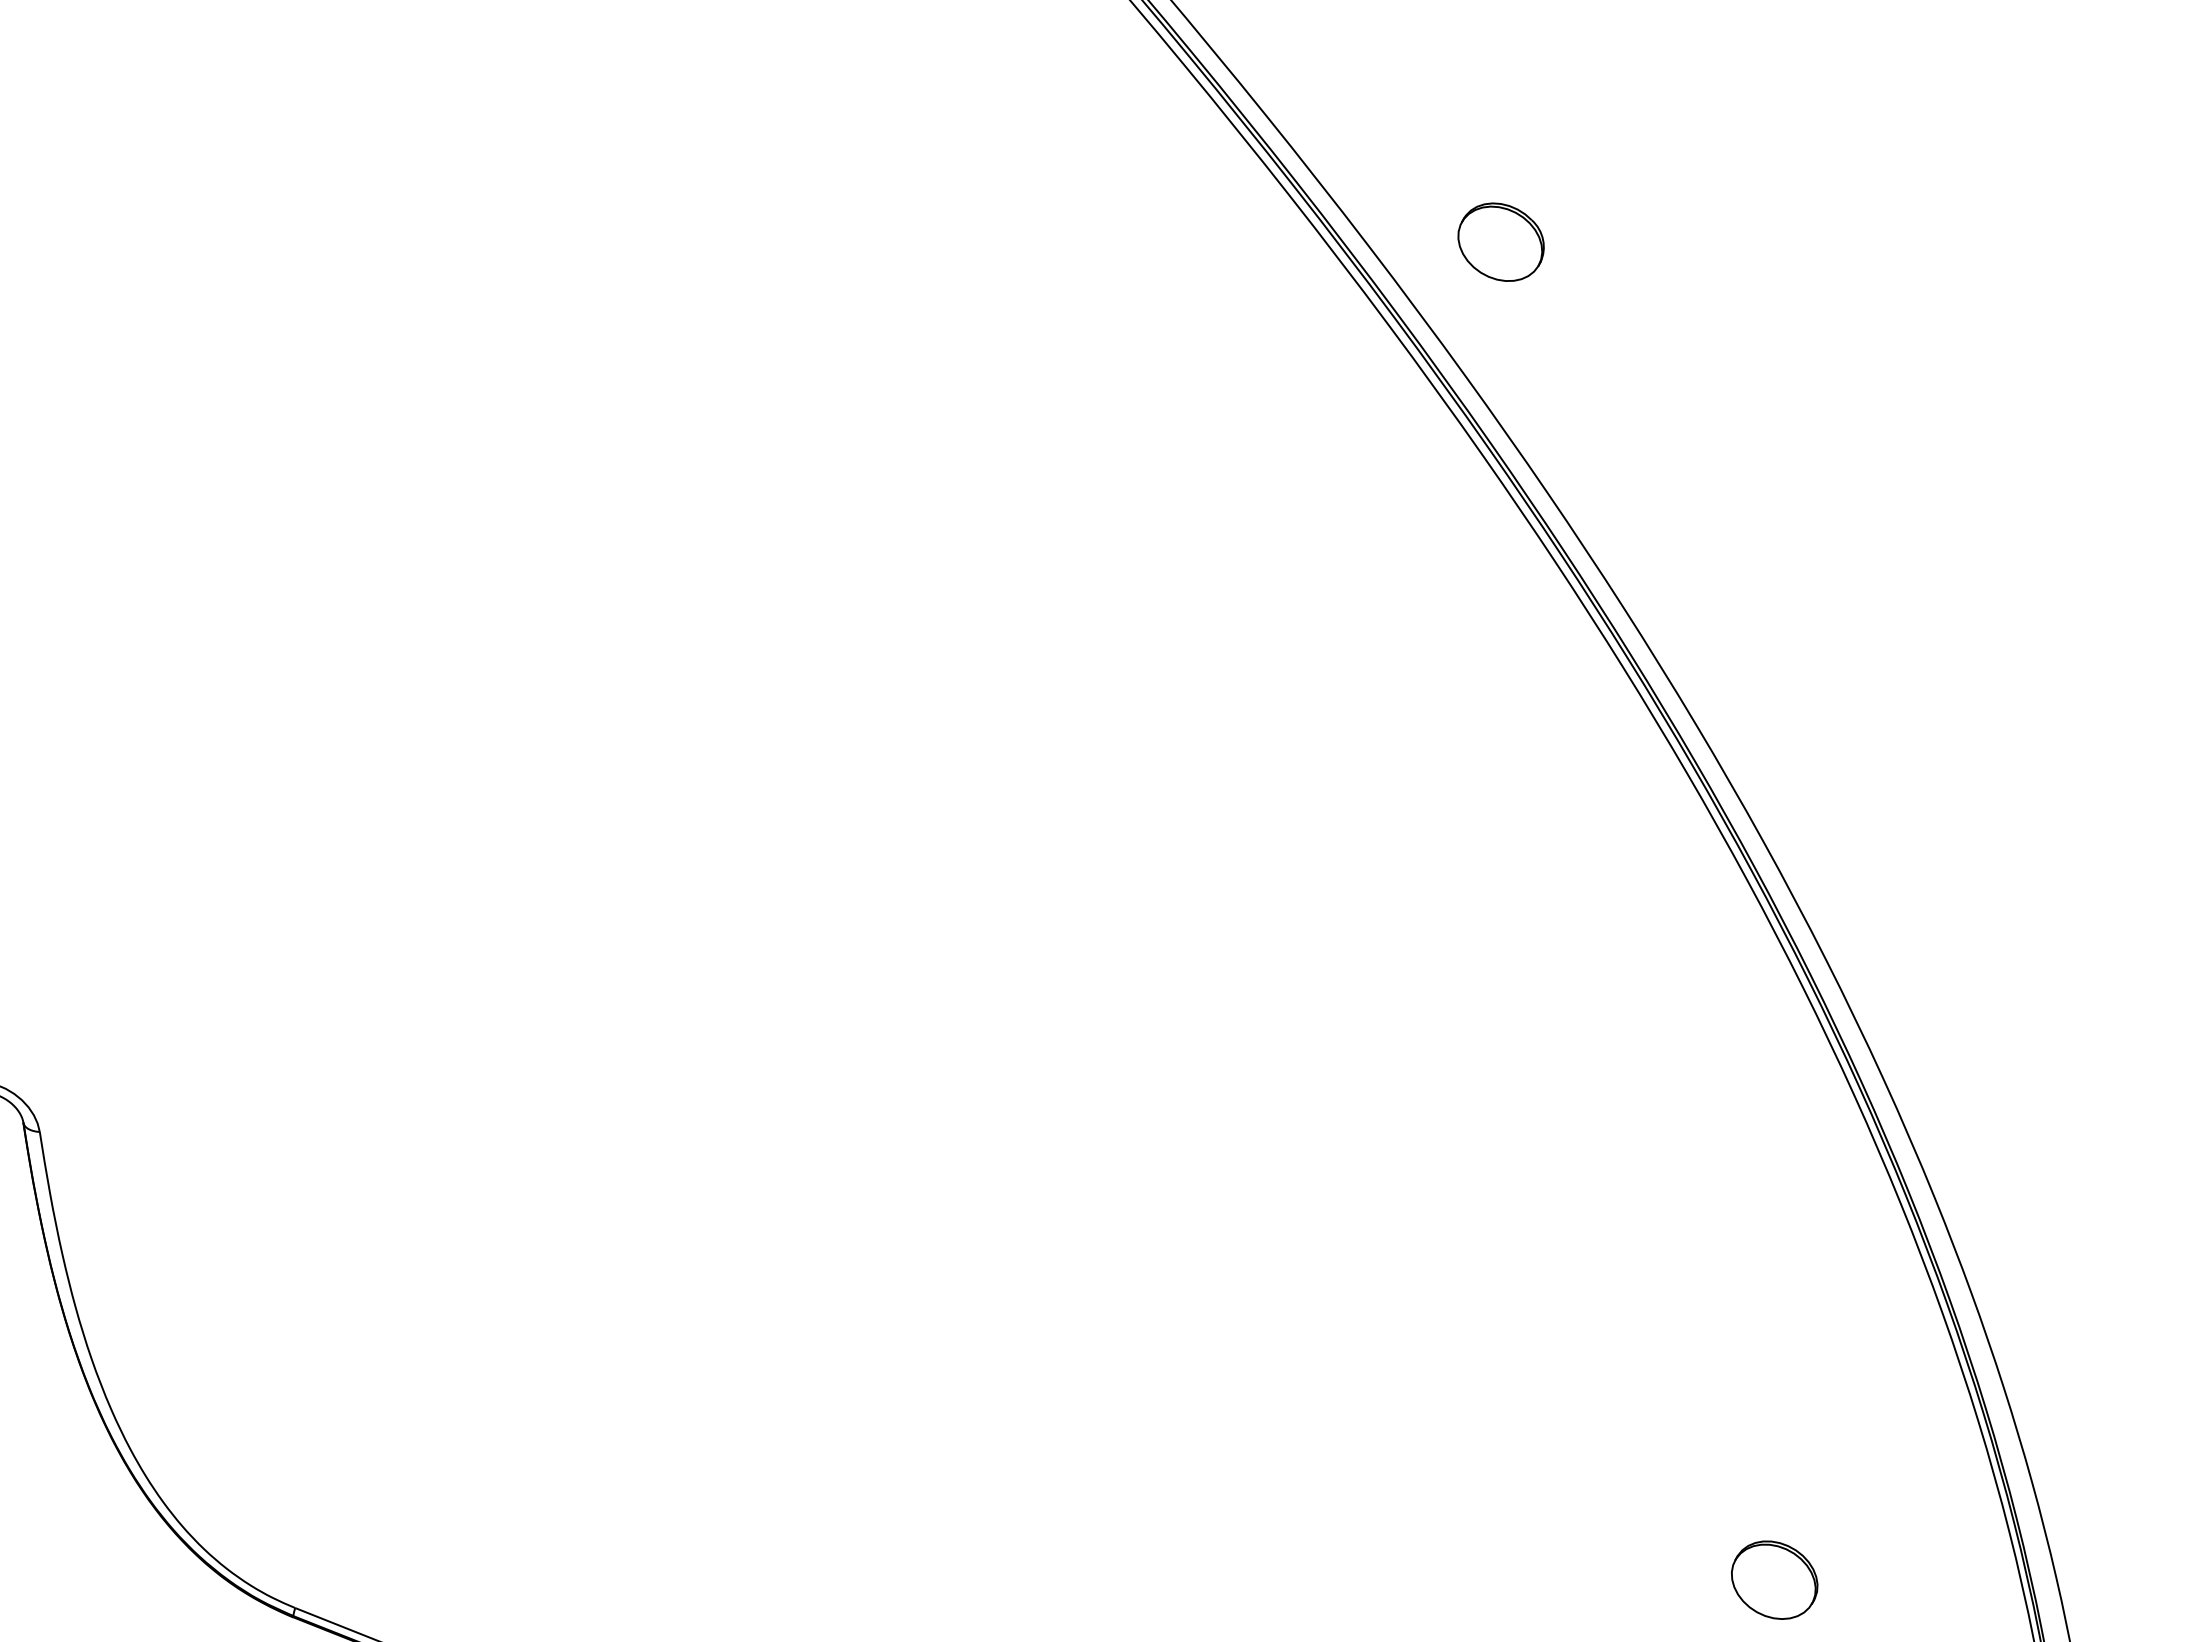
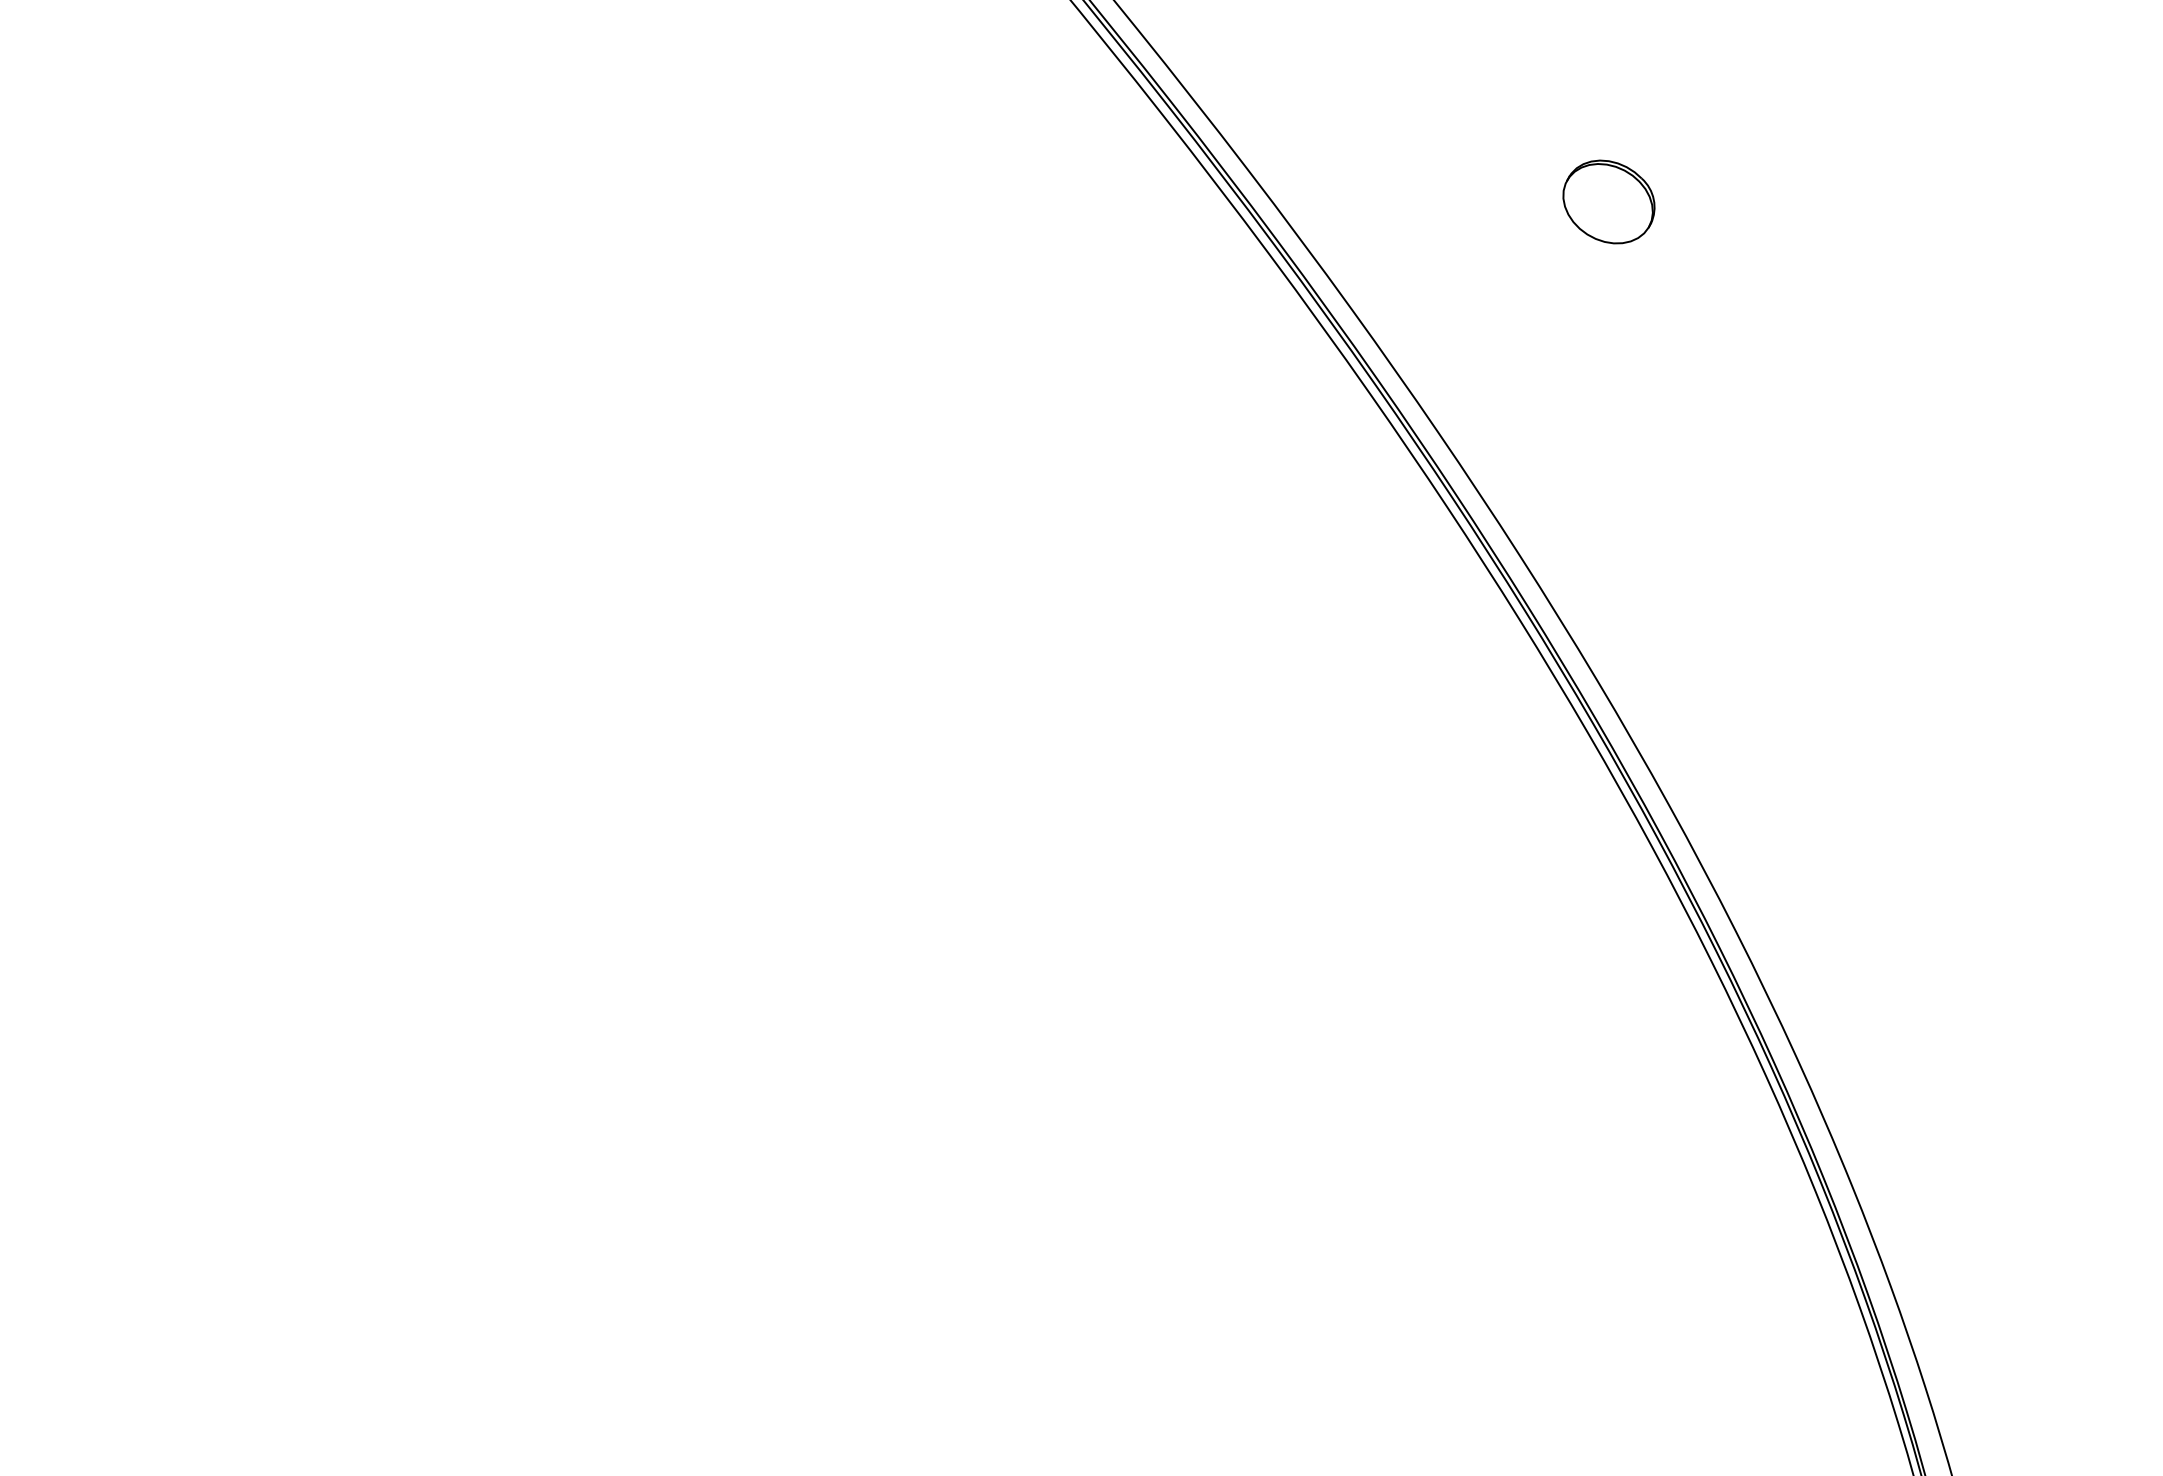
part: (1500, 241) -> (1608, 201), moved

